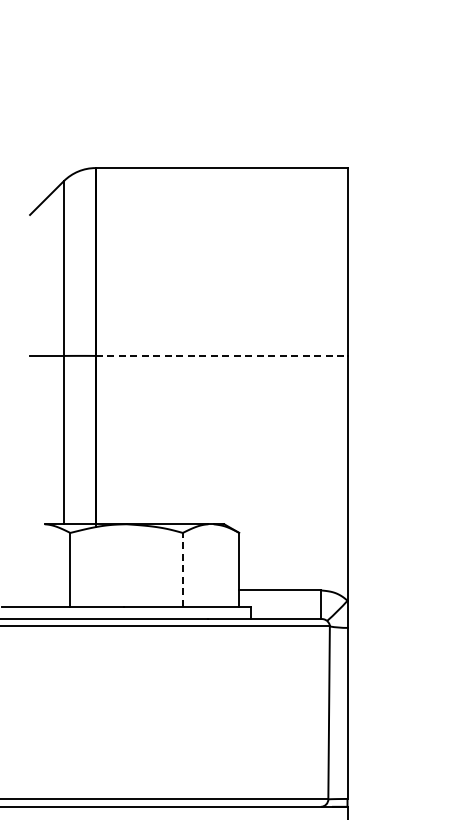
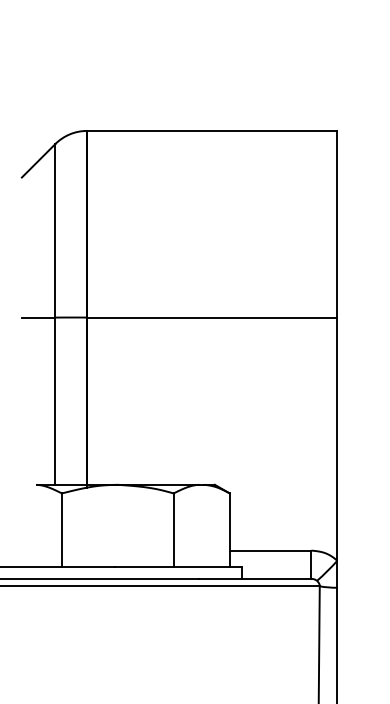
line: (221, 355) -> (212, 317), dashed -> solid
line: (182, 569) -> (173, 529), dashed -> solid

